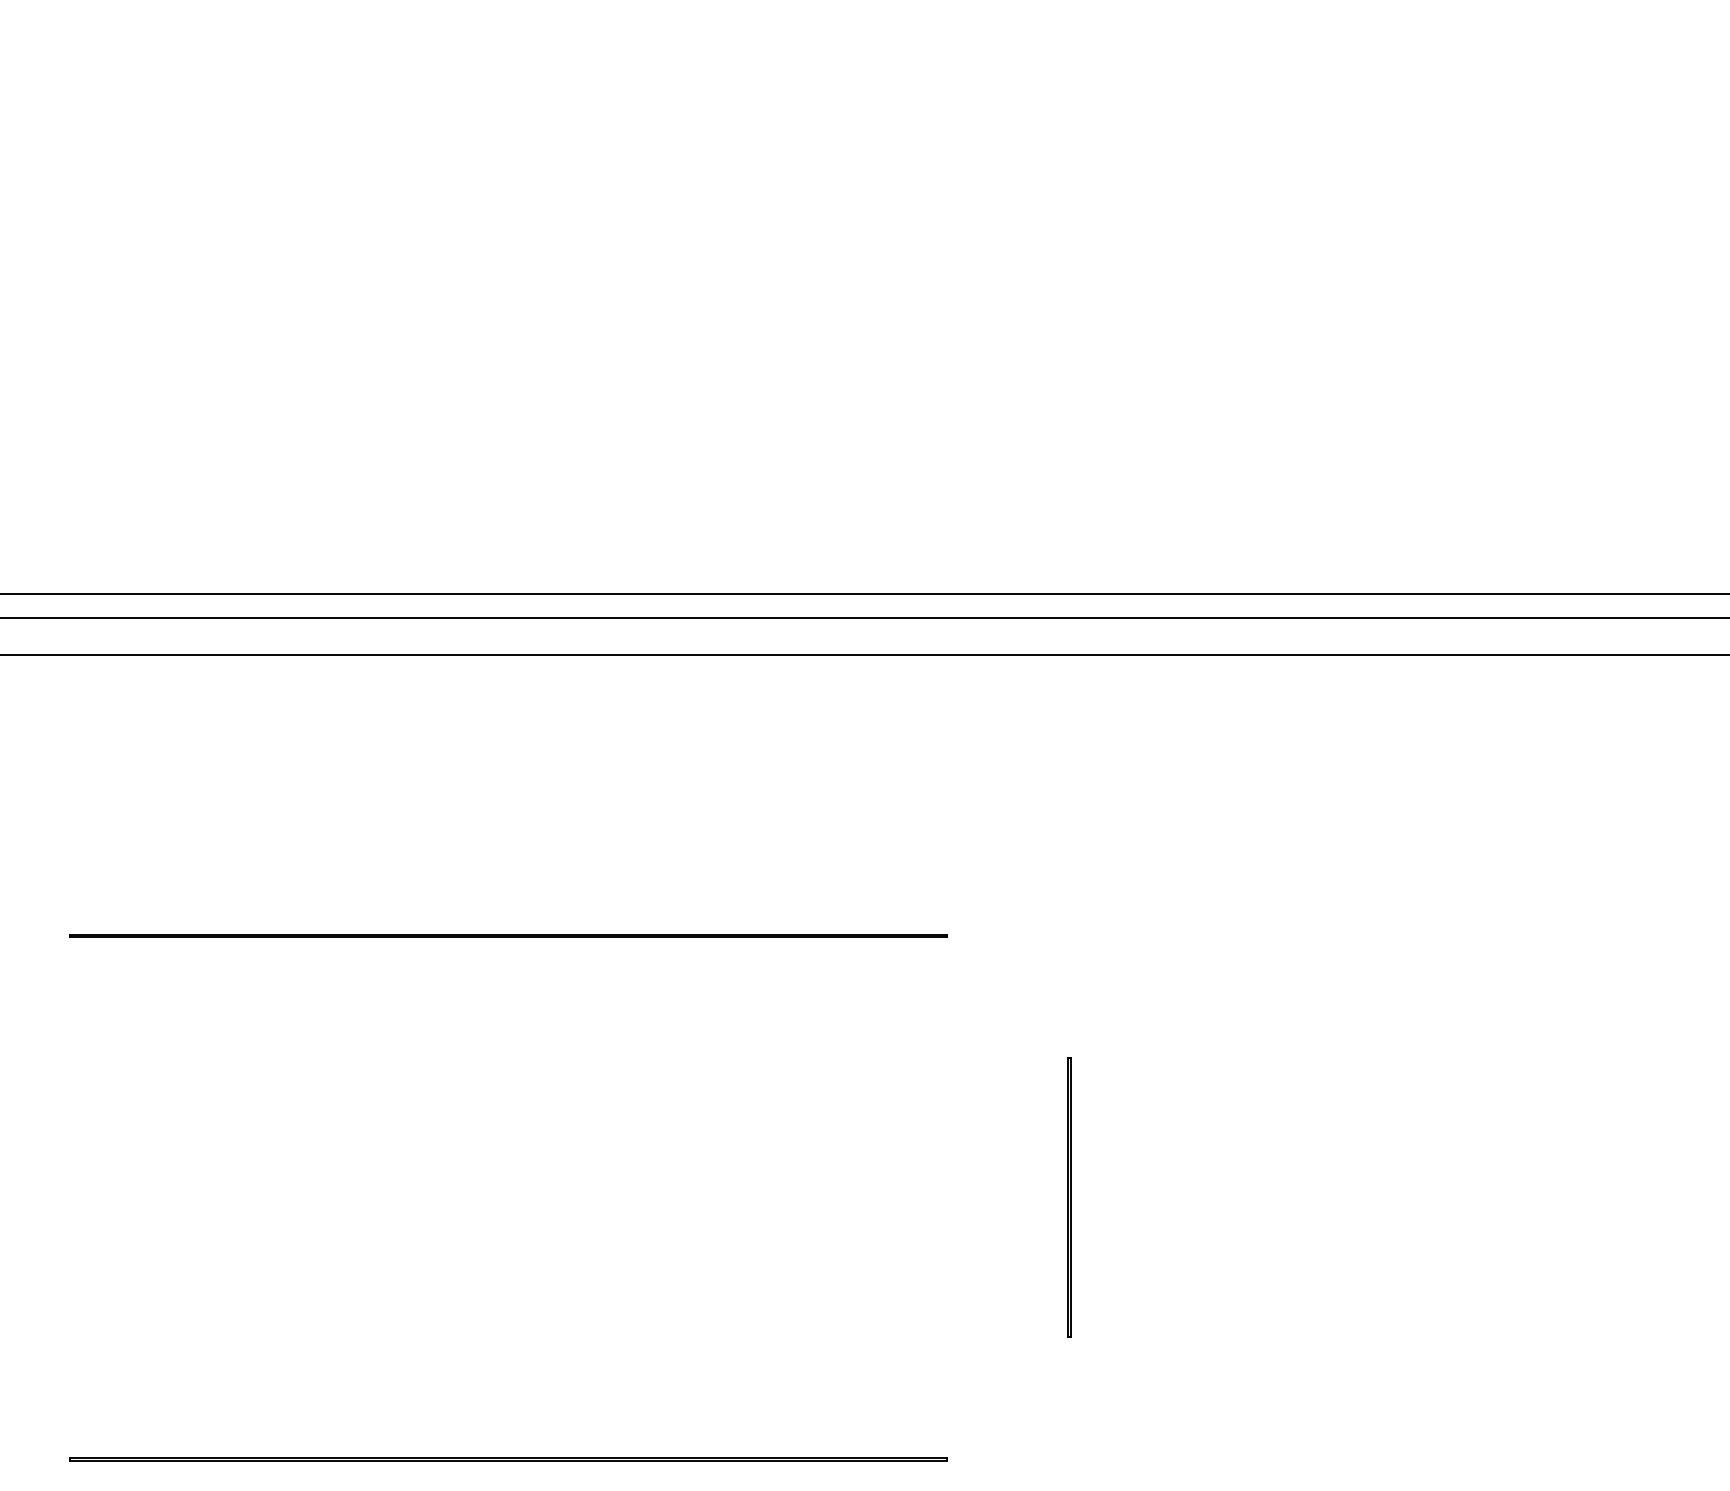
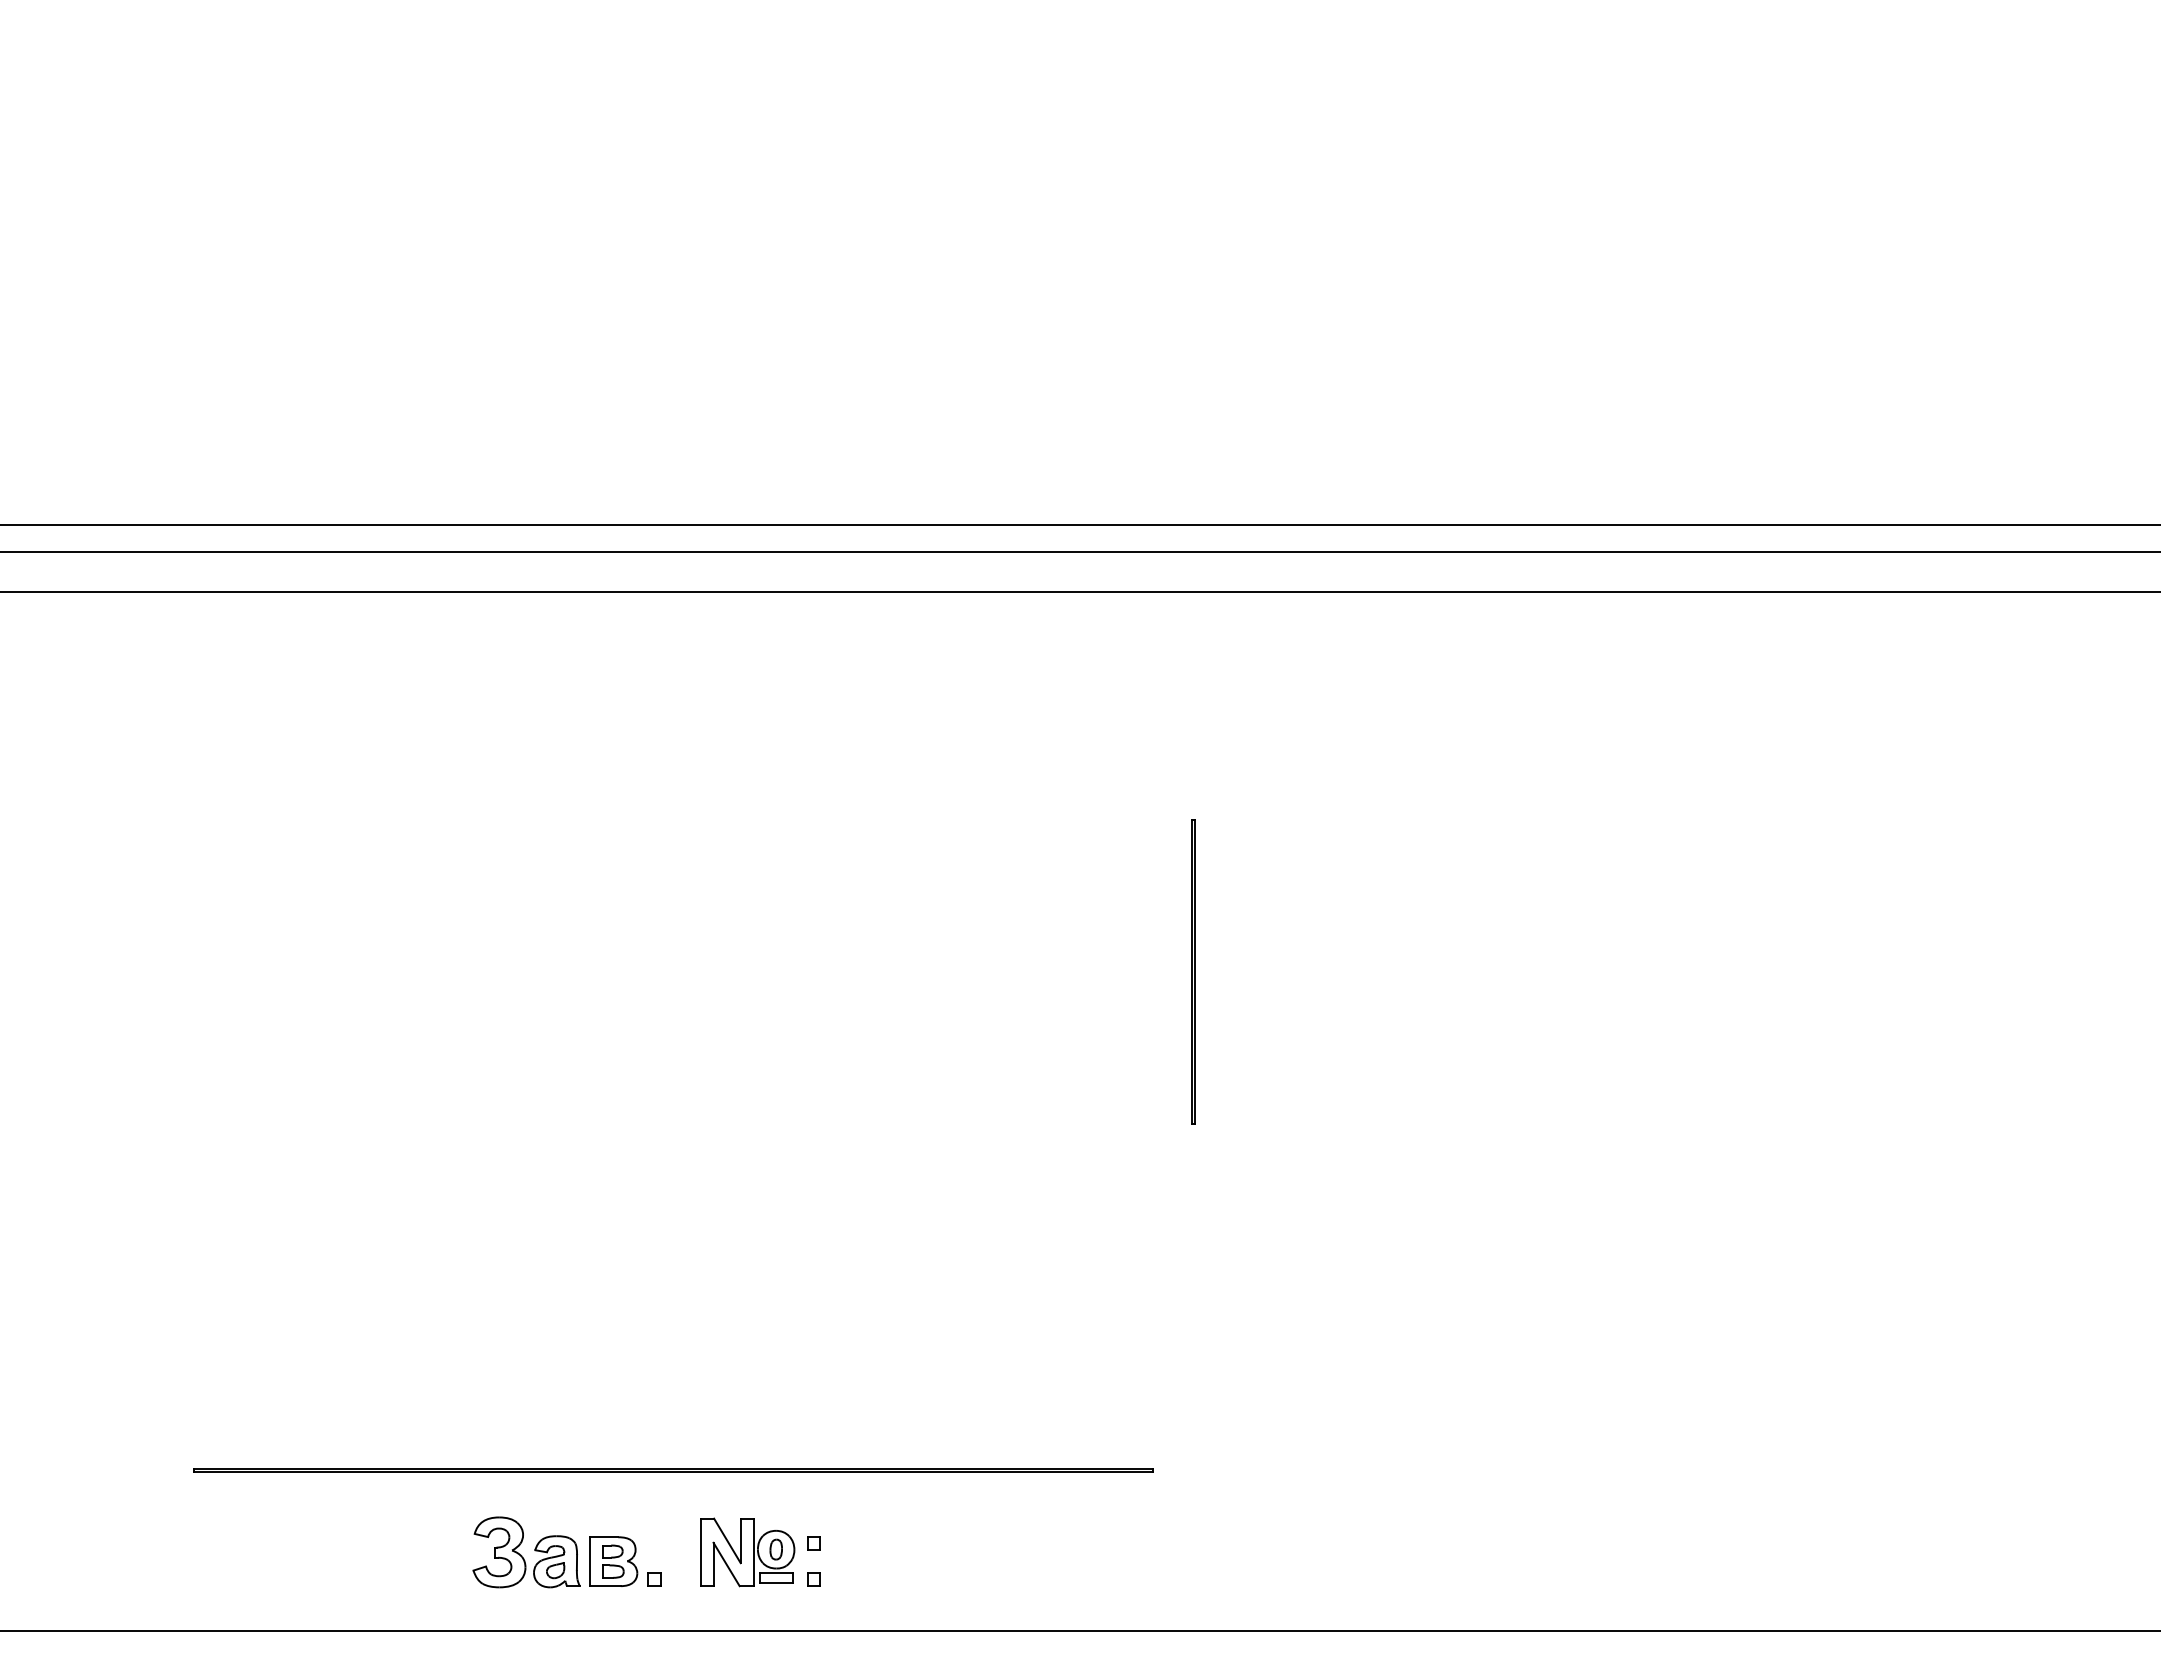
line: (508, 935) -> (673, 898), removed
line: (1068, 1197) -> (1192, 971), moved

